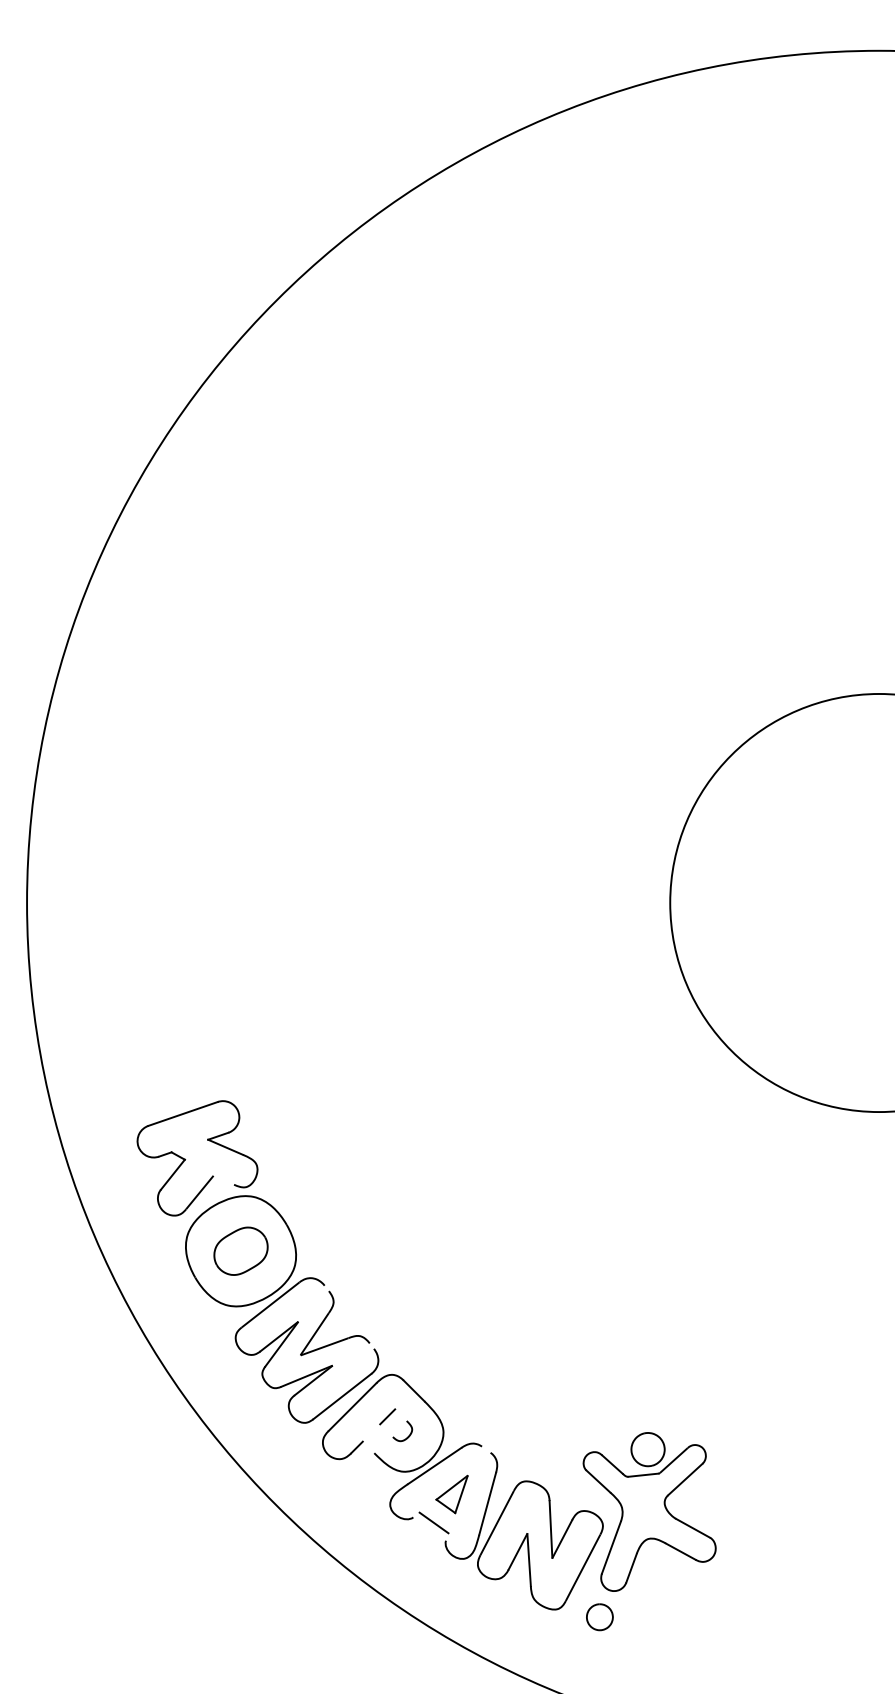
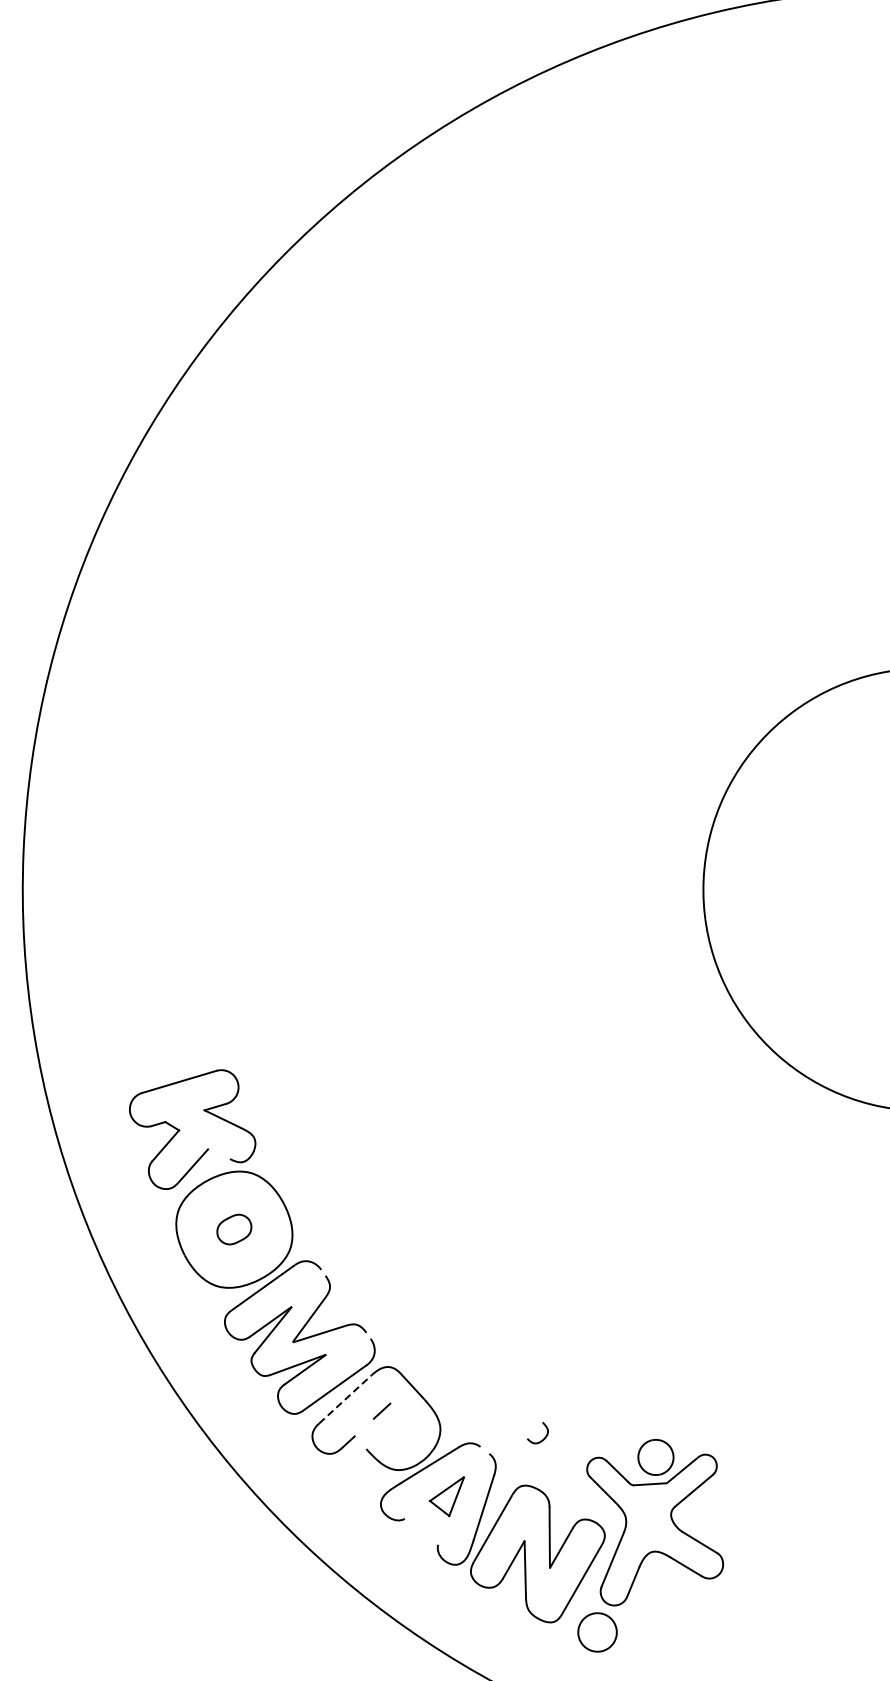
part: (240, 1250) -> (233, 1228), size x0.6
line: (352, 1407) -> (345, 1399), solid -> dashed
curve: (407, 1436) -> (542, 1438), moved
line: (433, 1522) -> (425, 1524), removed
part: (599, 1617) -> (597, 1632), size x1.4

